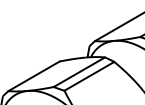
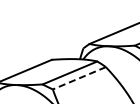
line: (89, 76) -> (79, 78), solid -> dashed

